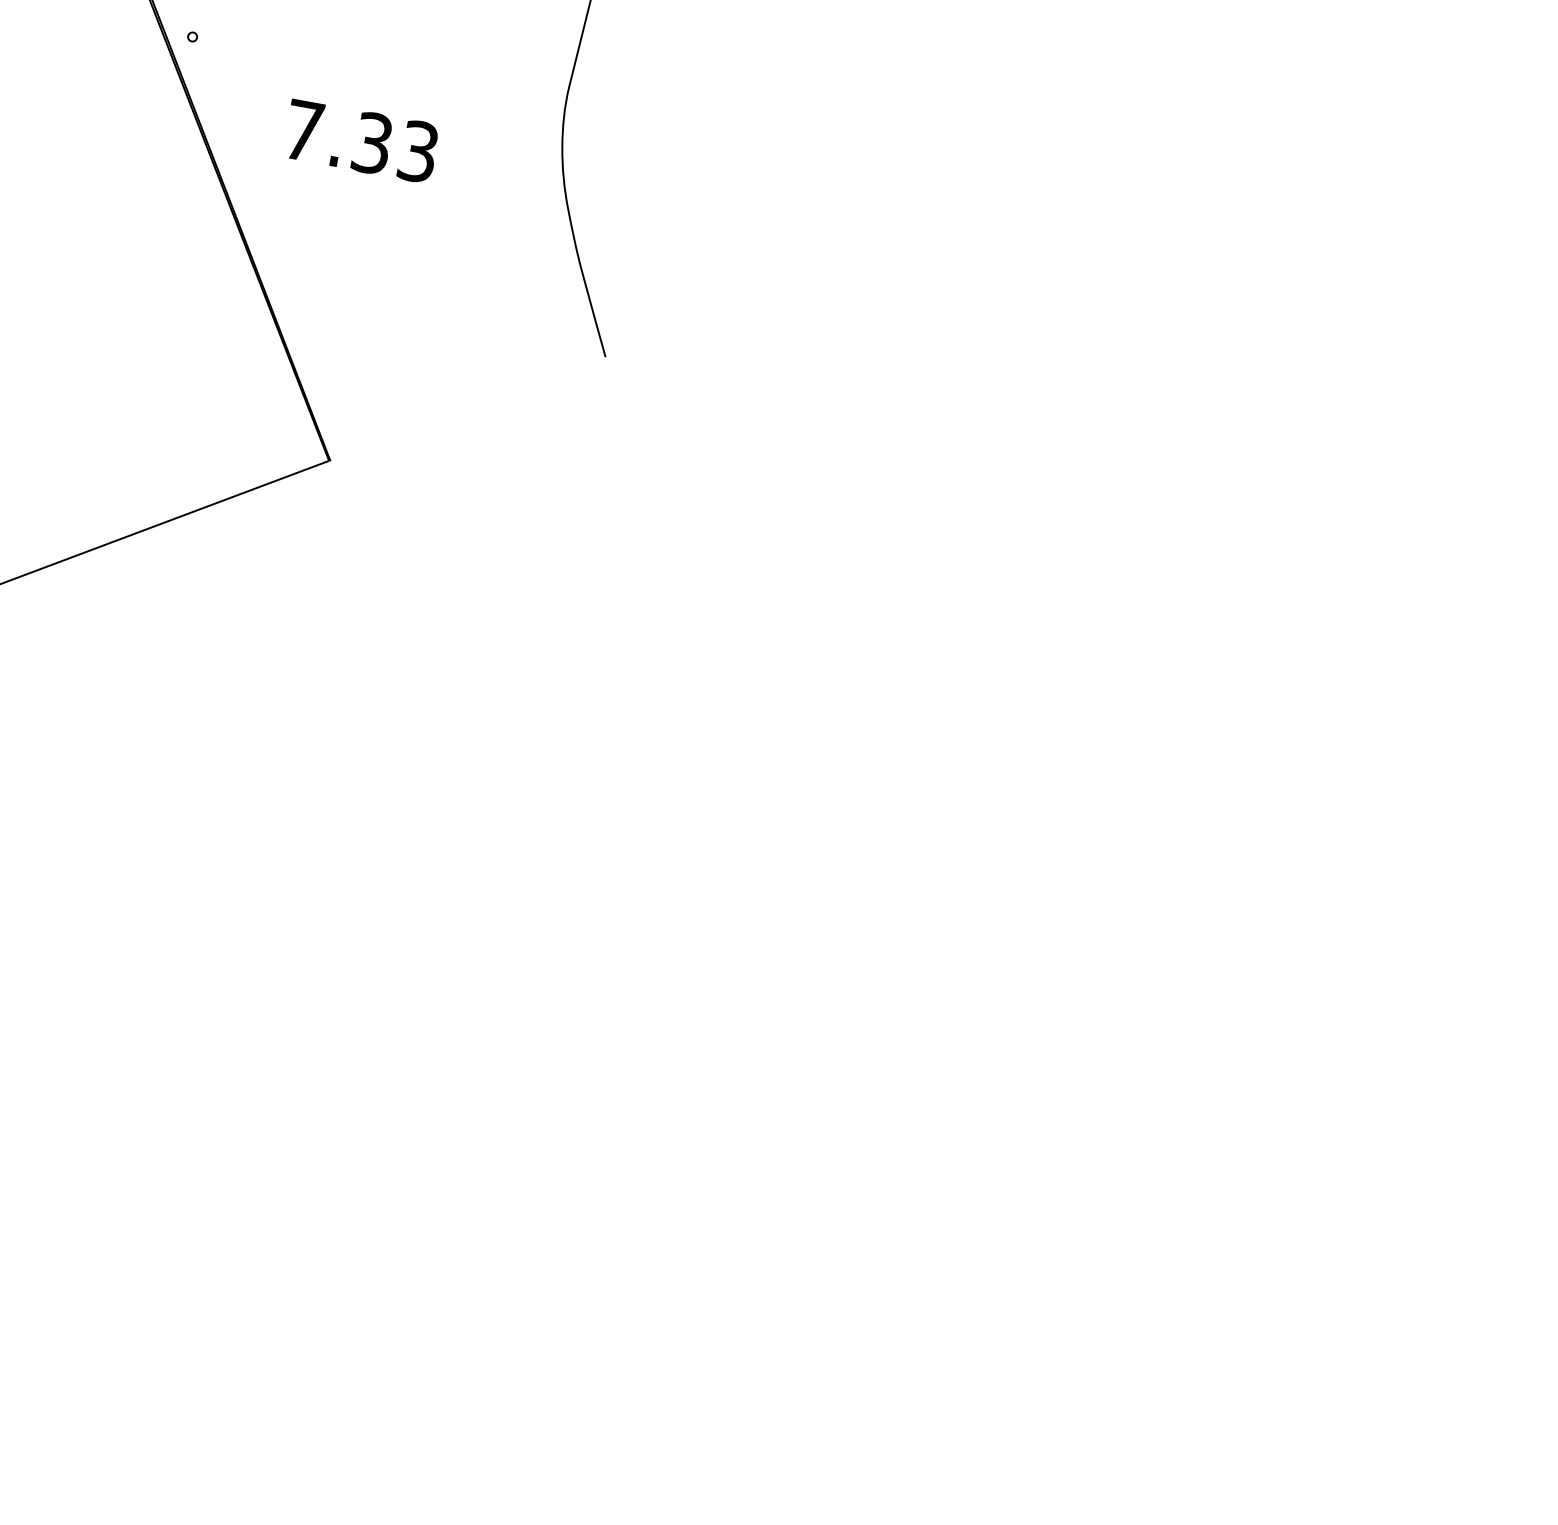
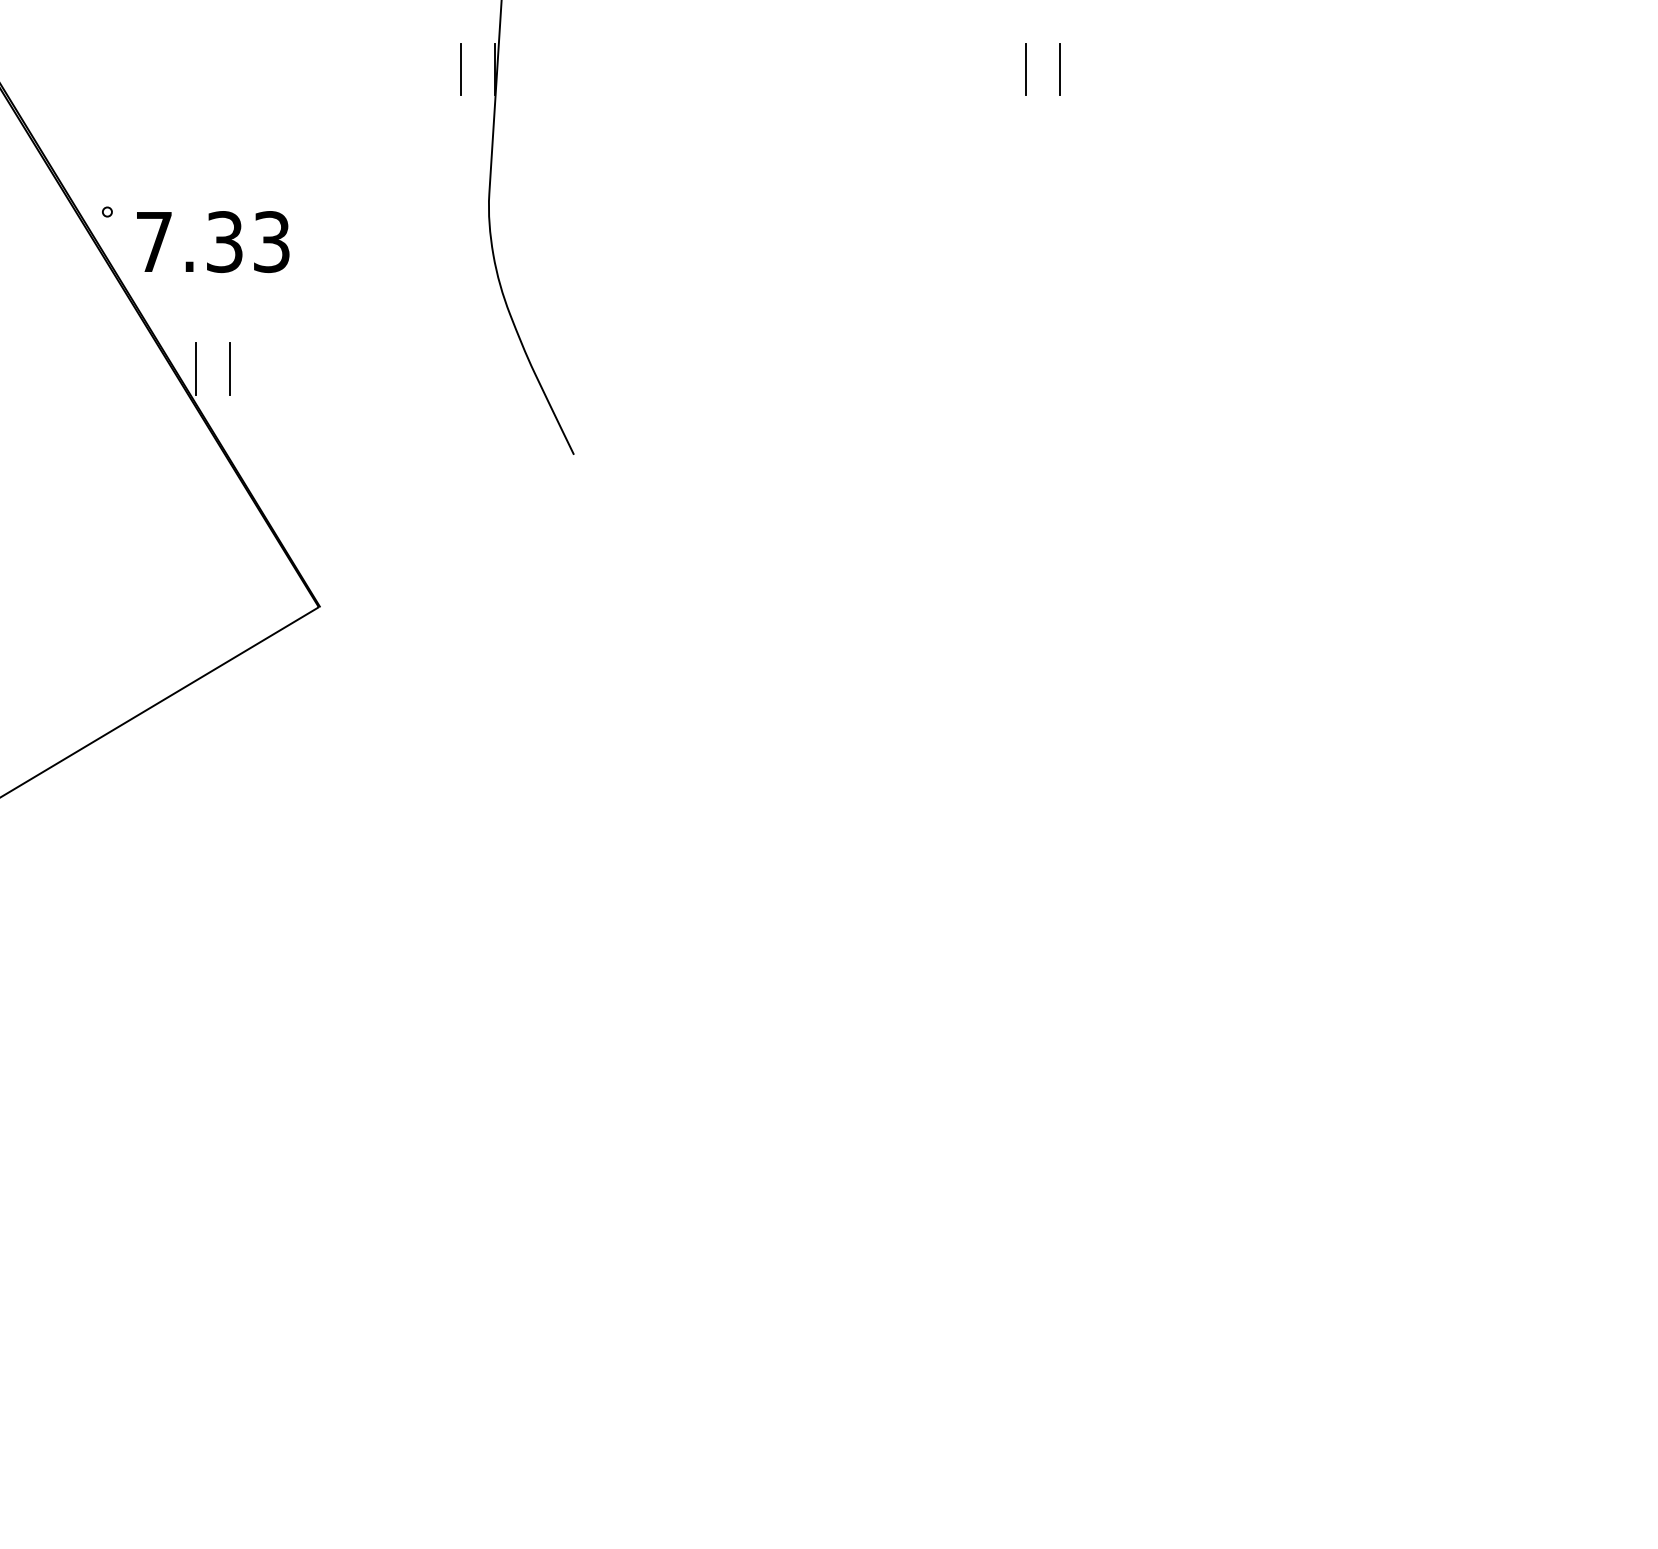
line: (1116, 60) -> (1026, 69), added
line: (1149, 66) -> (1060, 69), added
text: (361, 140) -> (213, 241), moved
line: (250, 205) -> (195, 368), added
line: (285, 211) -> (230, 368), added

